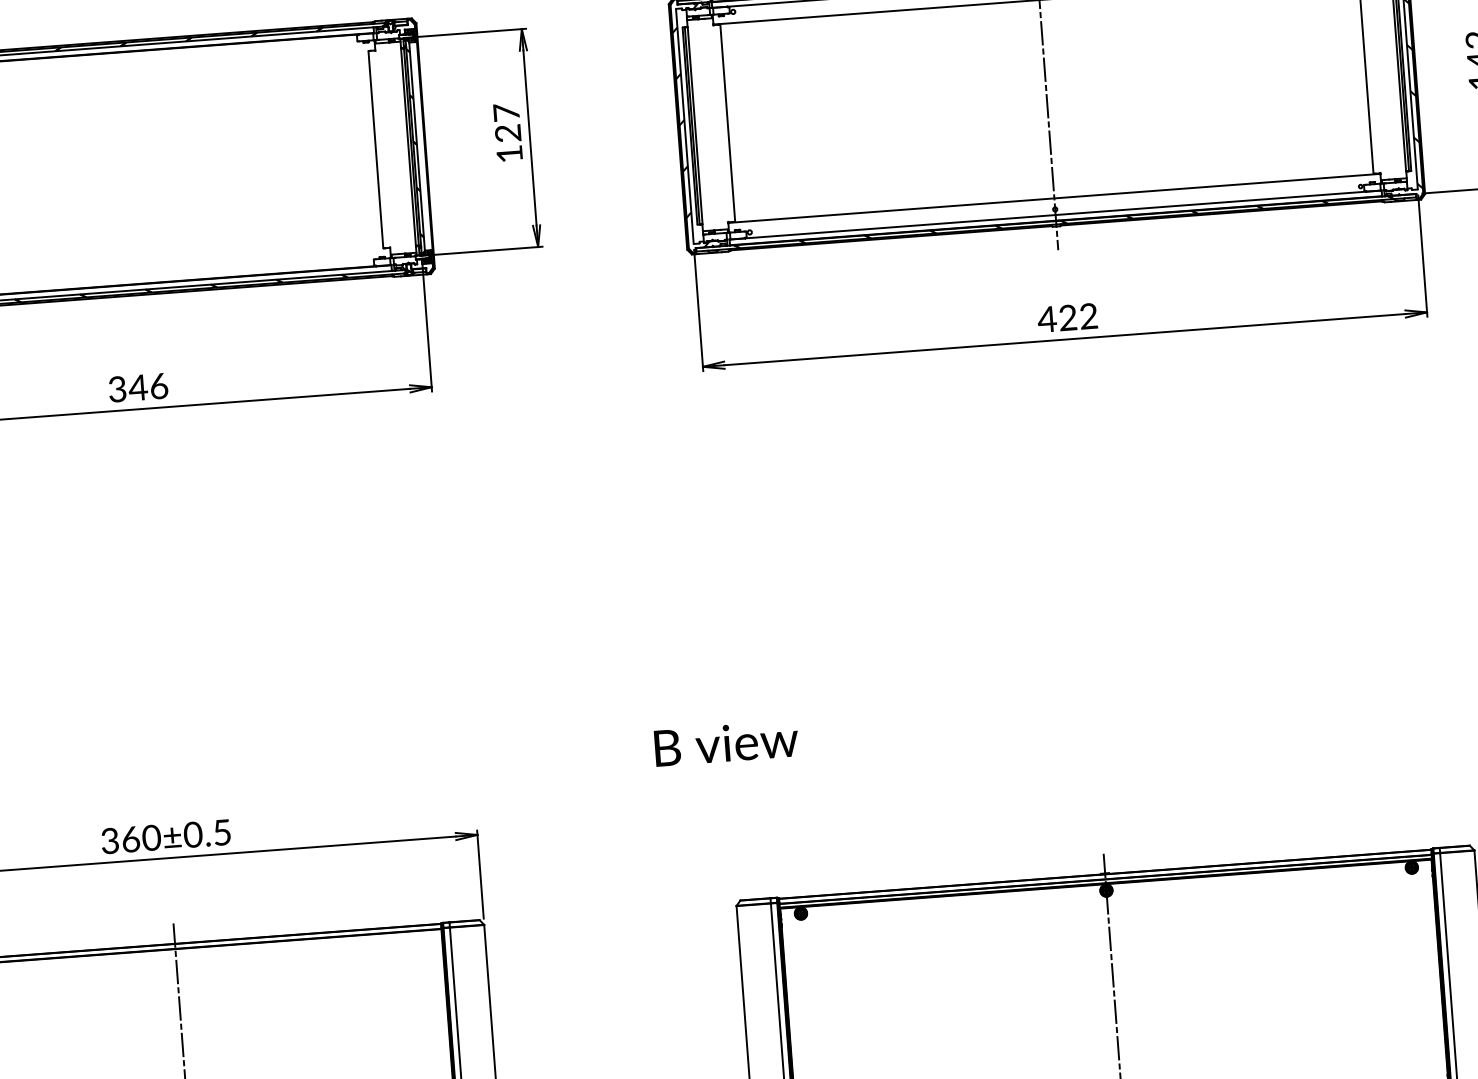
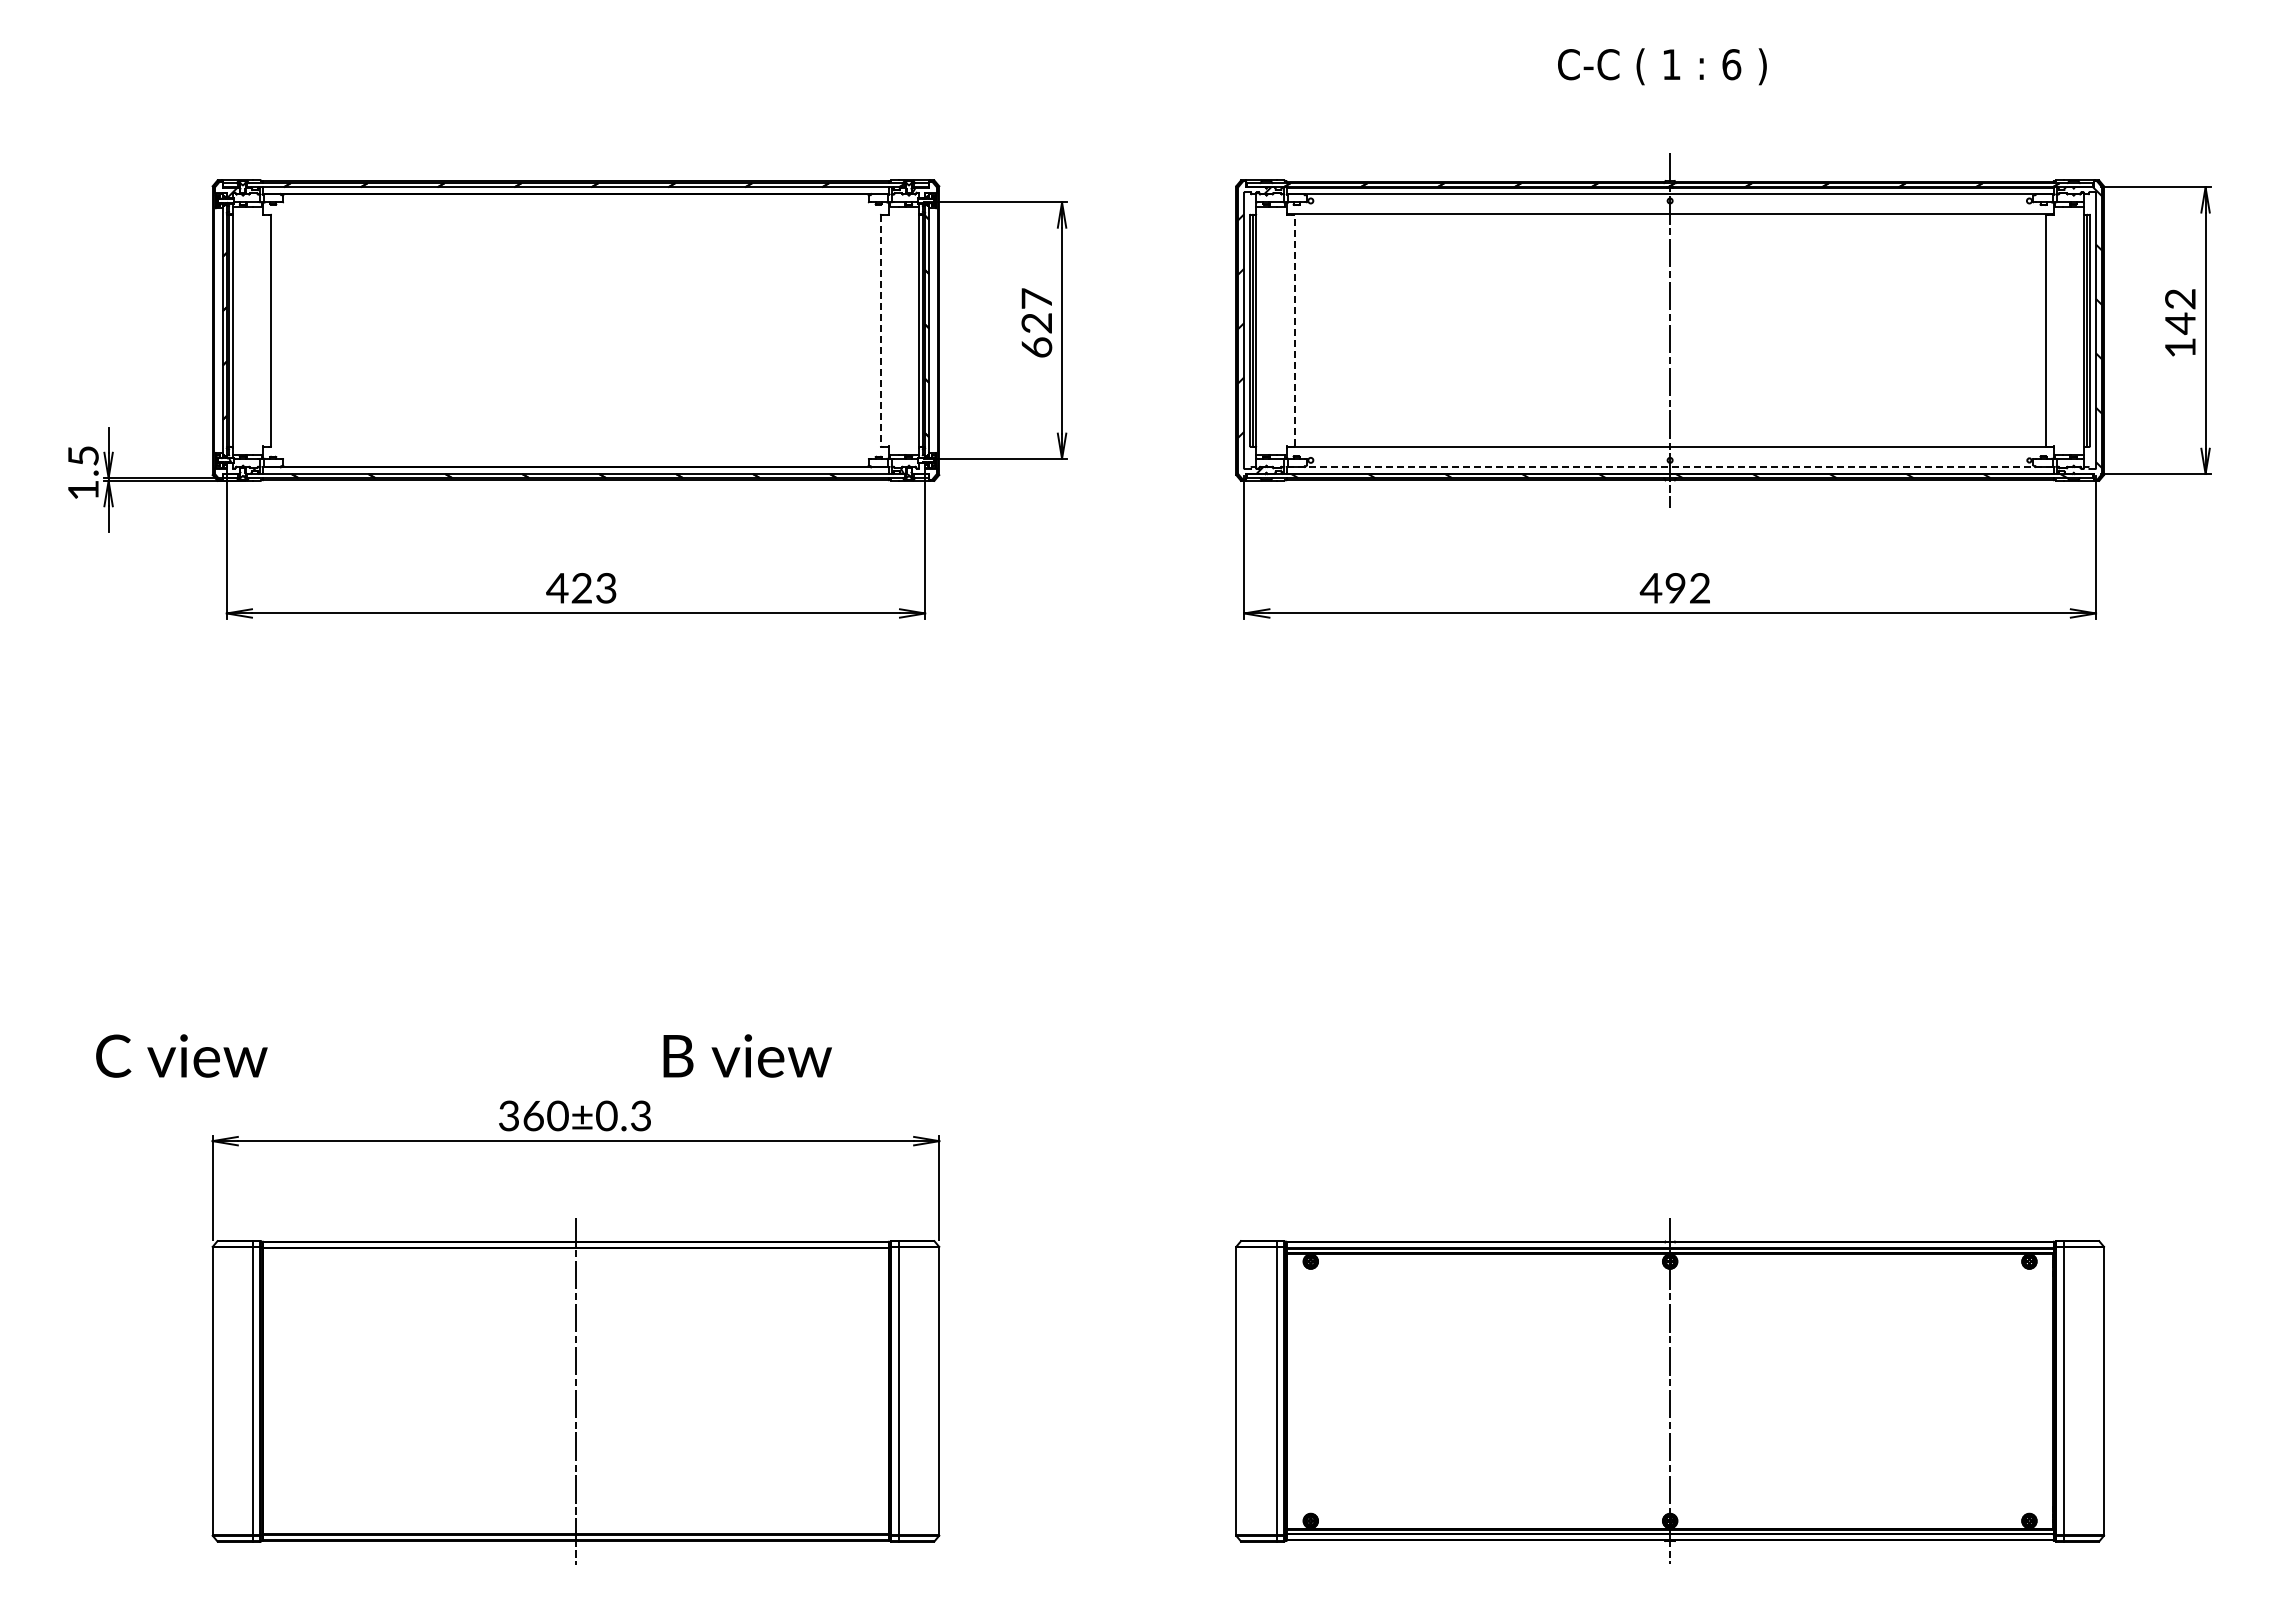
line: (727, 123) -> (1294, 330), solid -> dashed
line: (375, 150) -> (880, 331), solid -> dashed
text: (509, 154) -> (1036, 347), 127 -> 627
line: (1055, 214) -> (1670, 466), solid -> dashed
hatch: (1064, 221) -> (1679, 475), removed
text: (1067, 318) -> (1675, 588), 422 -> 492
text: (137, 387) -> (581, 588), 346 -> 423
text: (726, 742) -> (747, 1055), moved
text: (221, 832) -> (640, 1115), 360±0.5 -> 360±0.3

